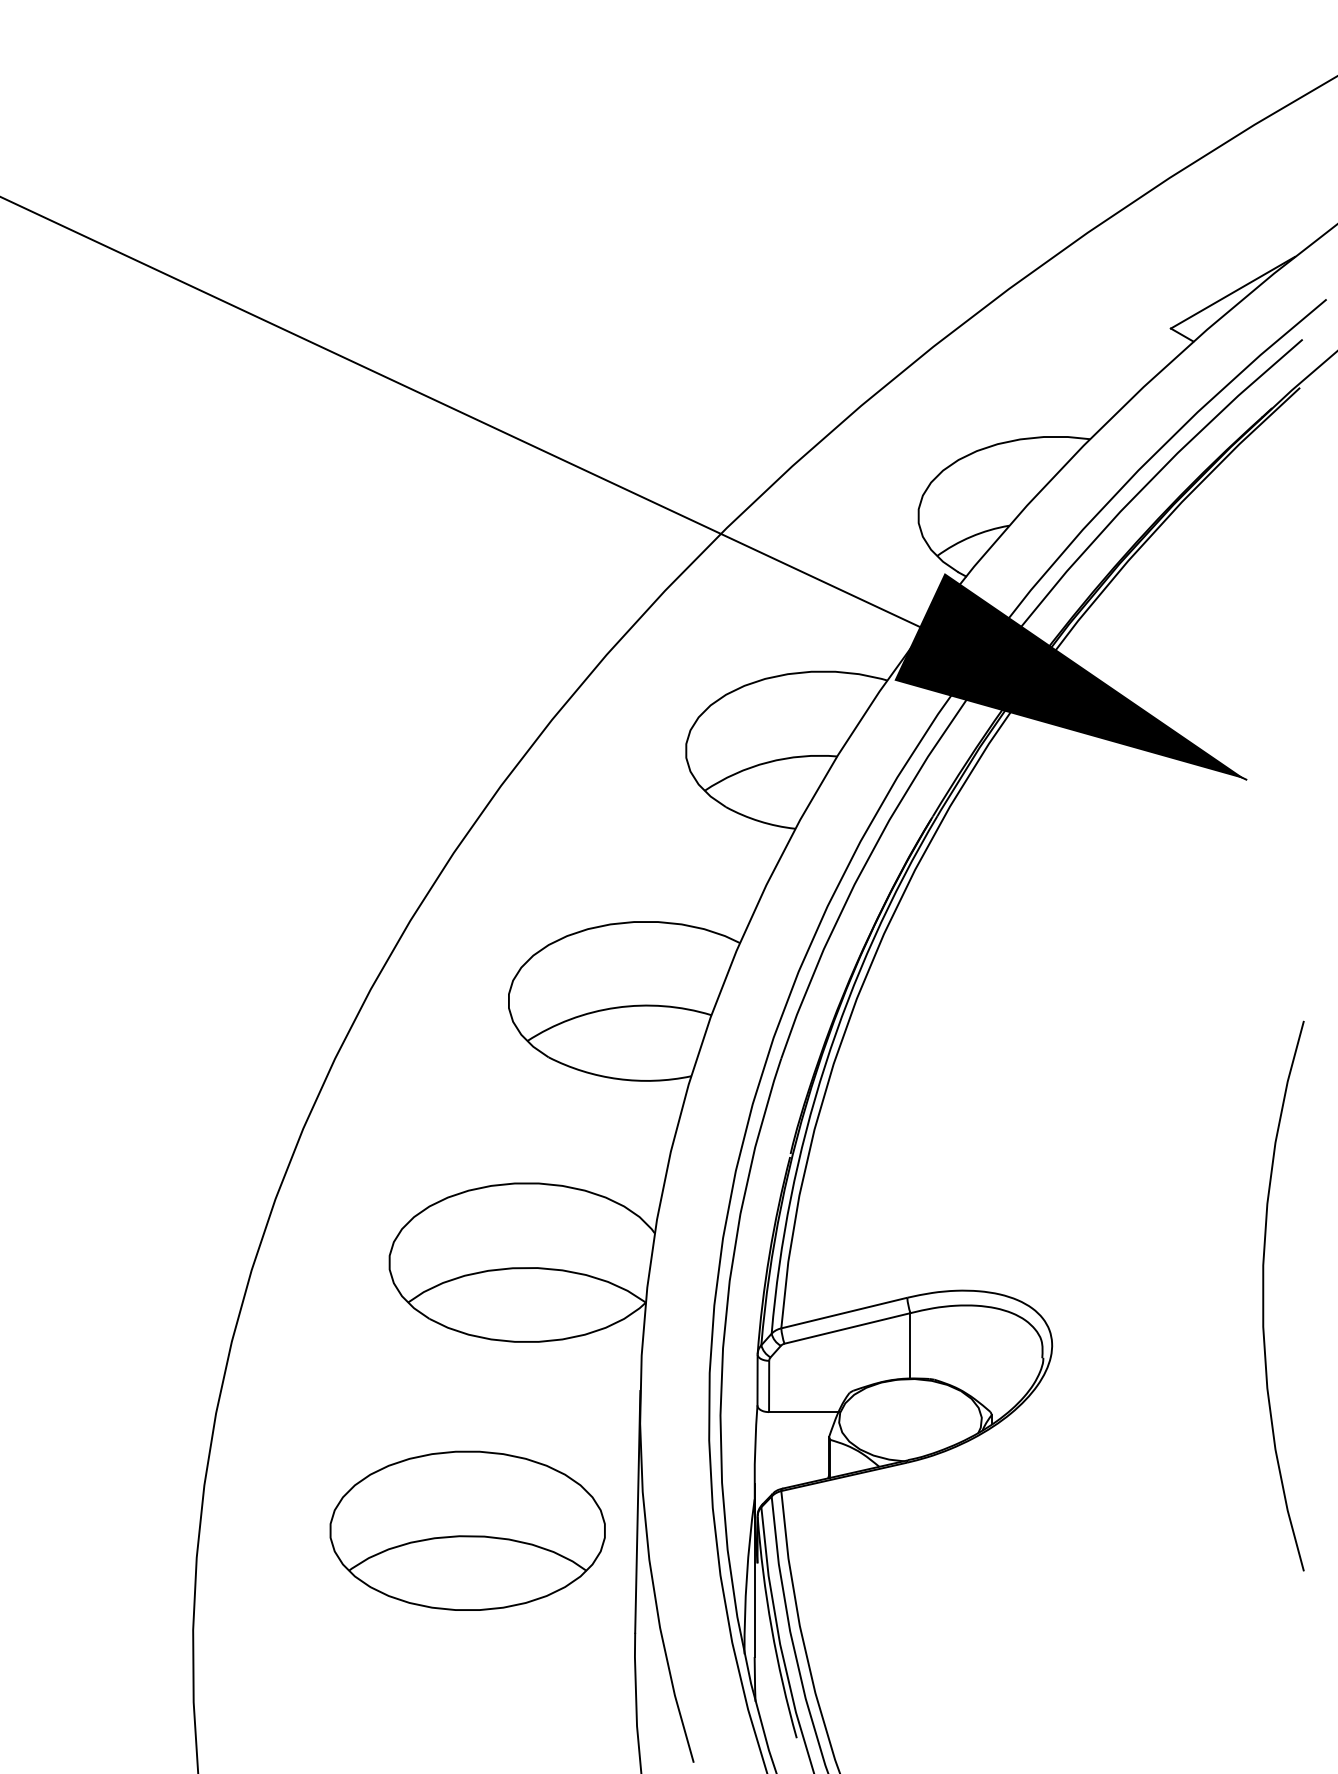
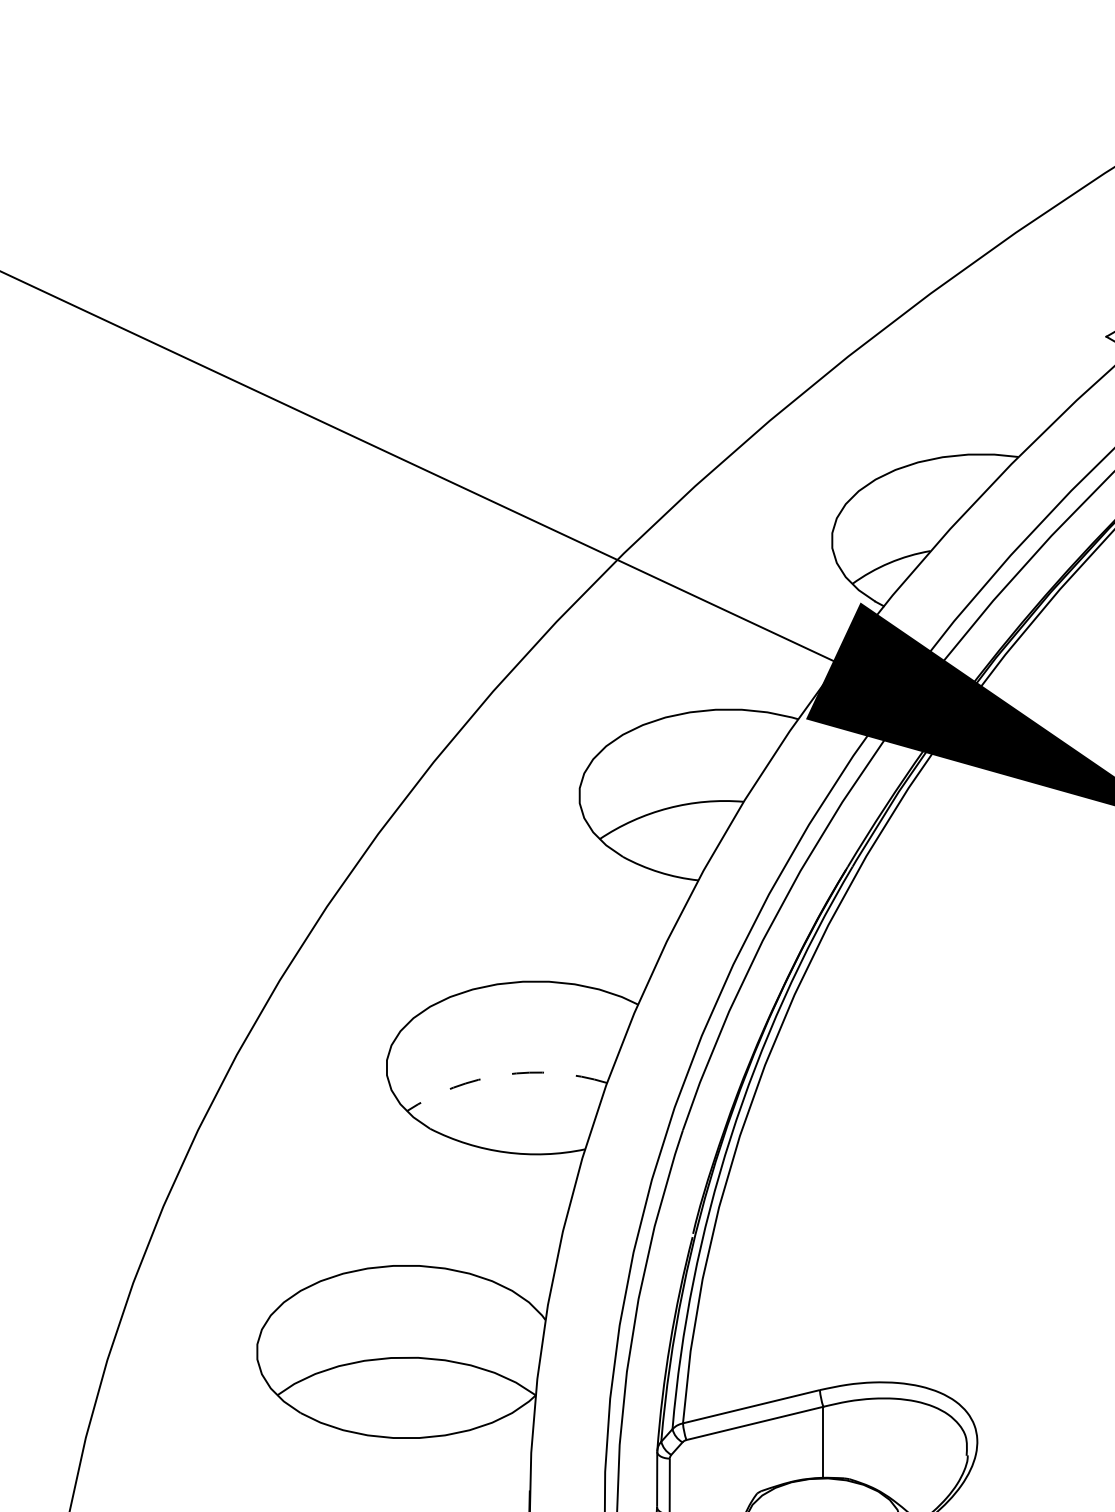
arc: (616, 1007) -> (503, 1074), solid -> dashed

